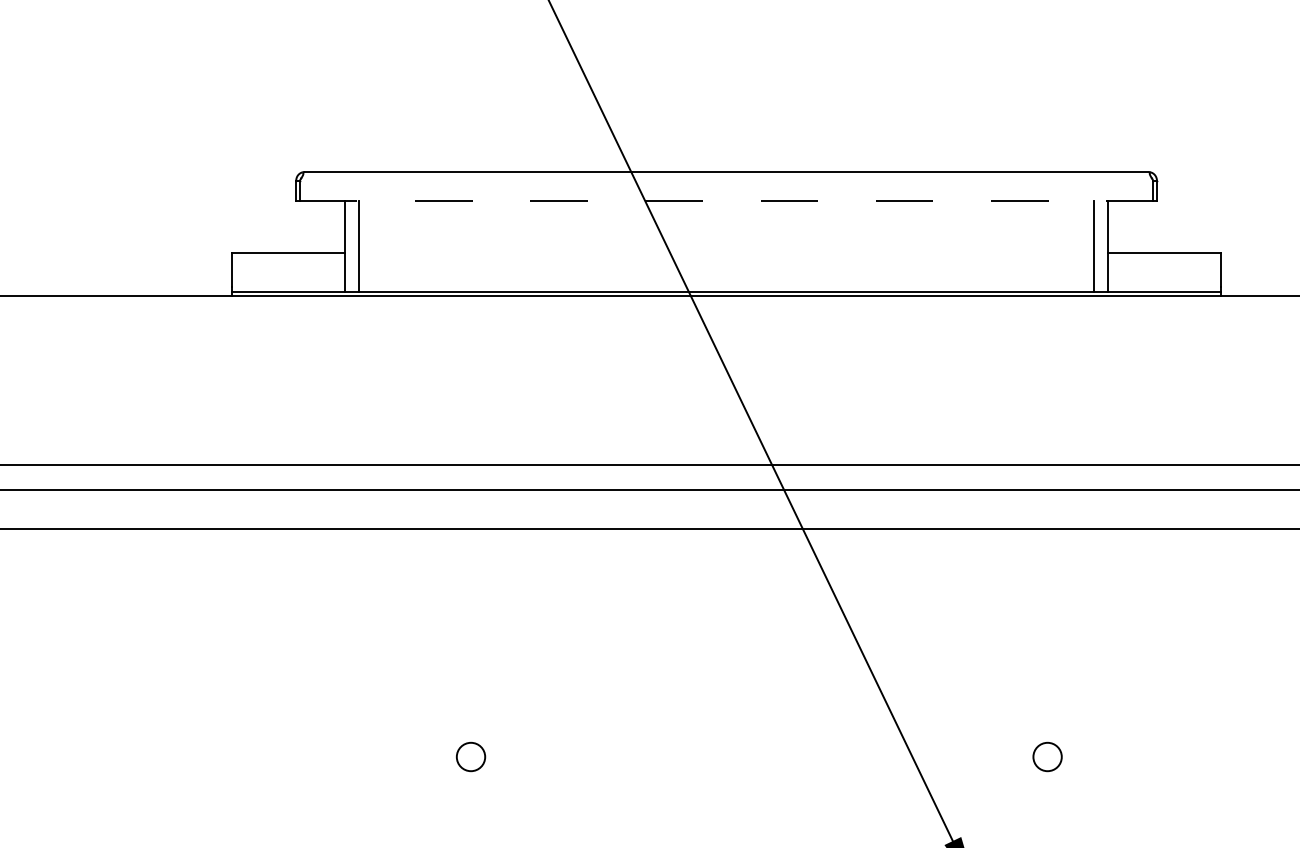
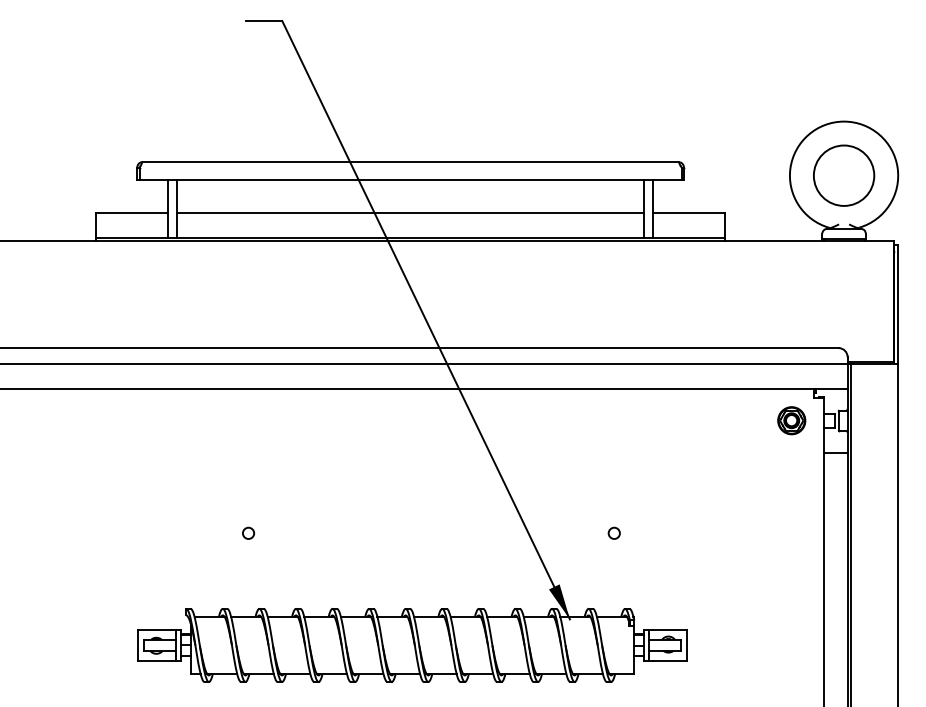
line: (727, 201) -> (411, 180), dashed -> solid
line: (726, 253) -> (410, 213), added
circle: (471, 755) -> (248, 532), size x0.62
circle: (1046, 755) -> (613, 532), size x0.62

